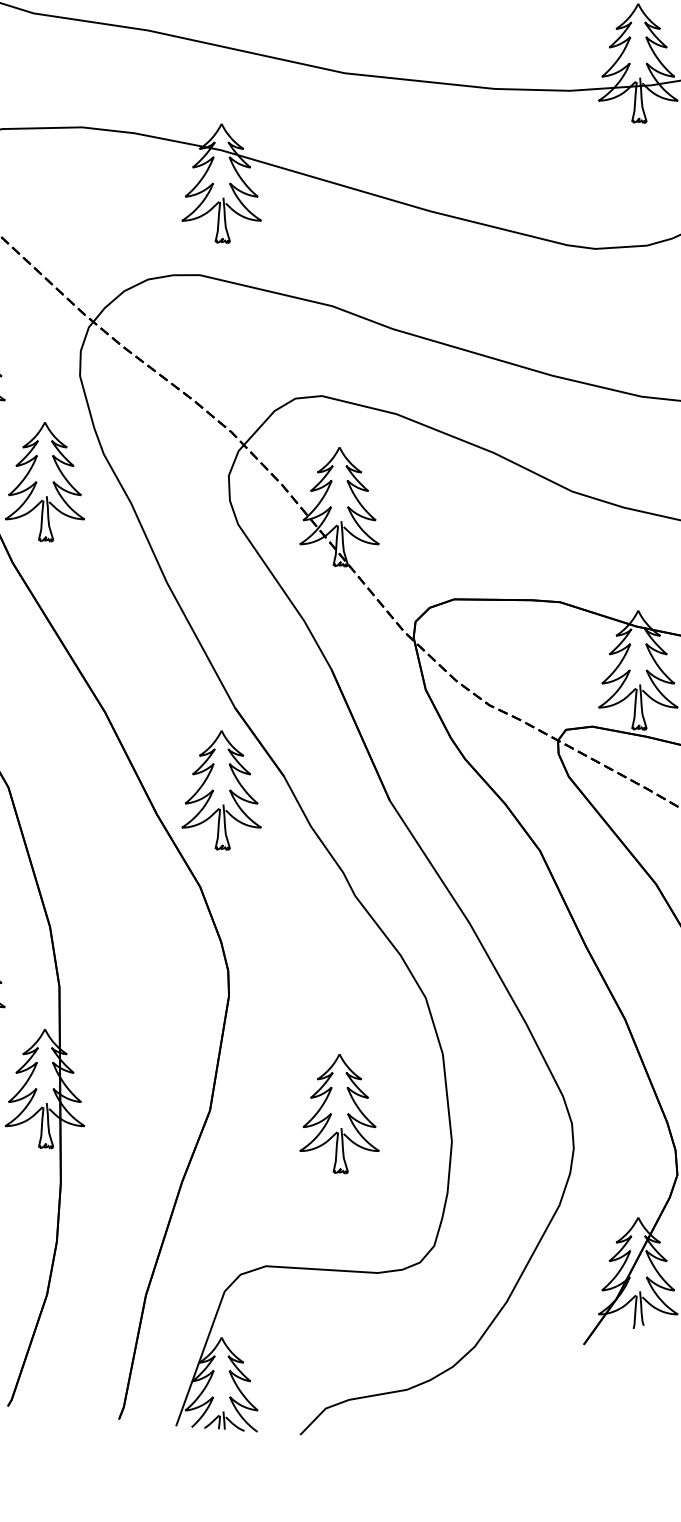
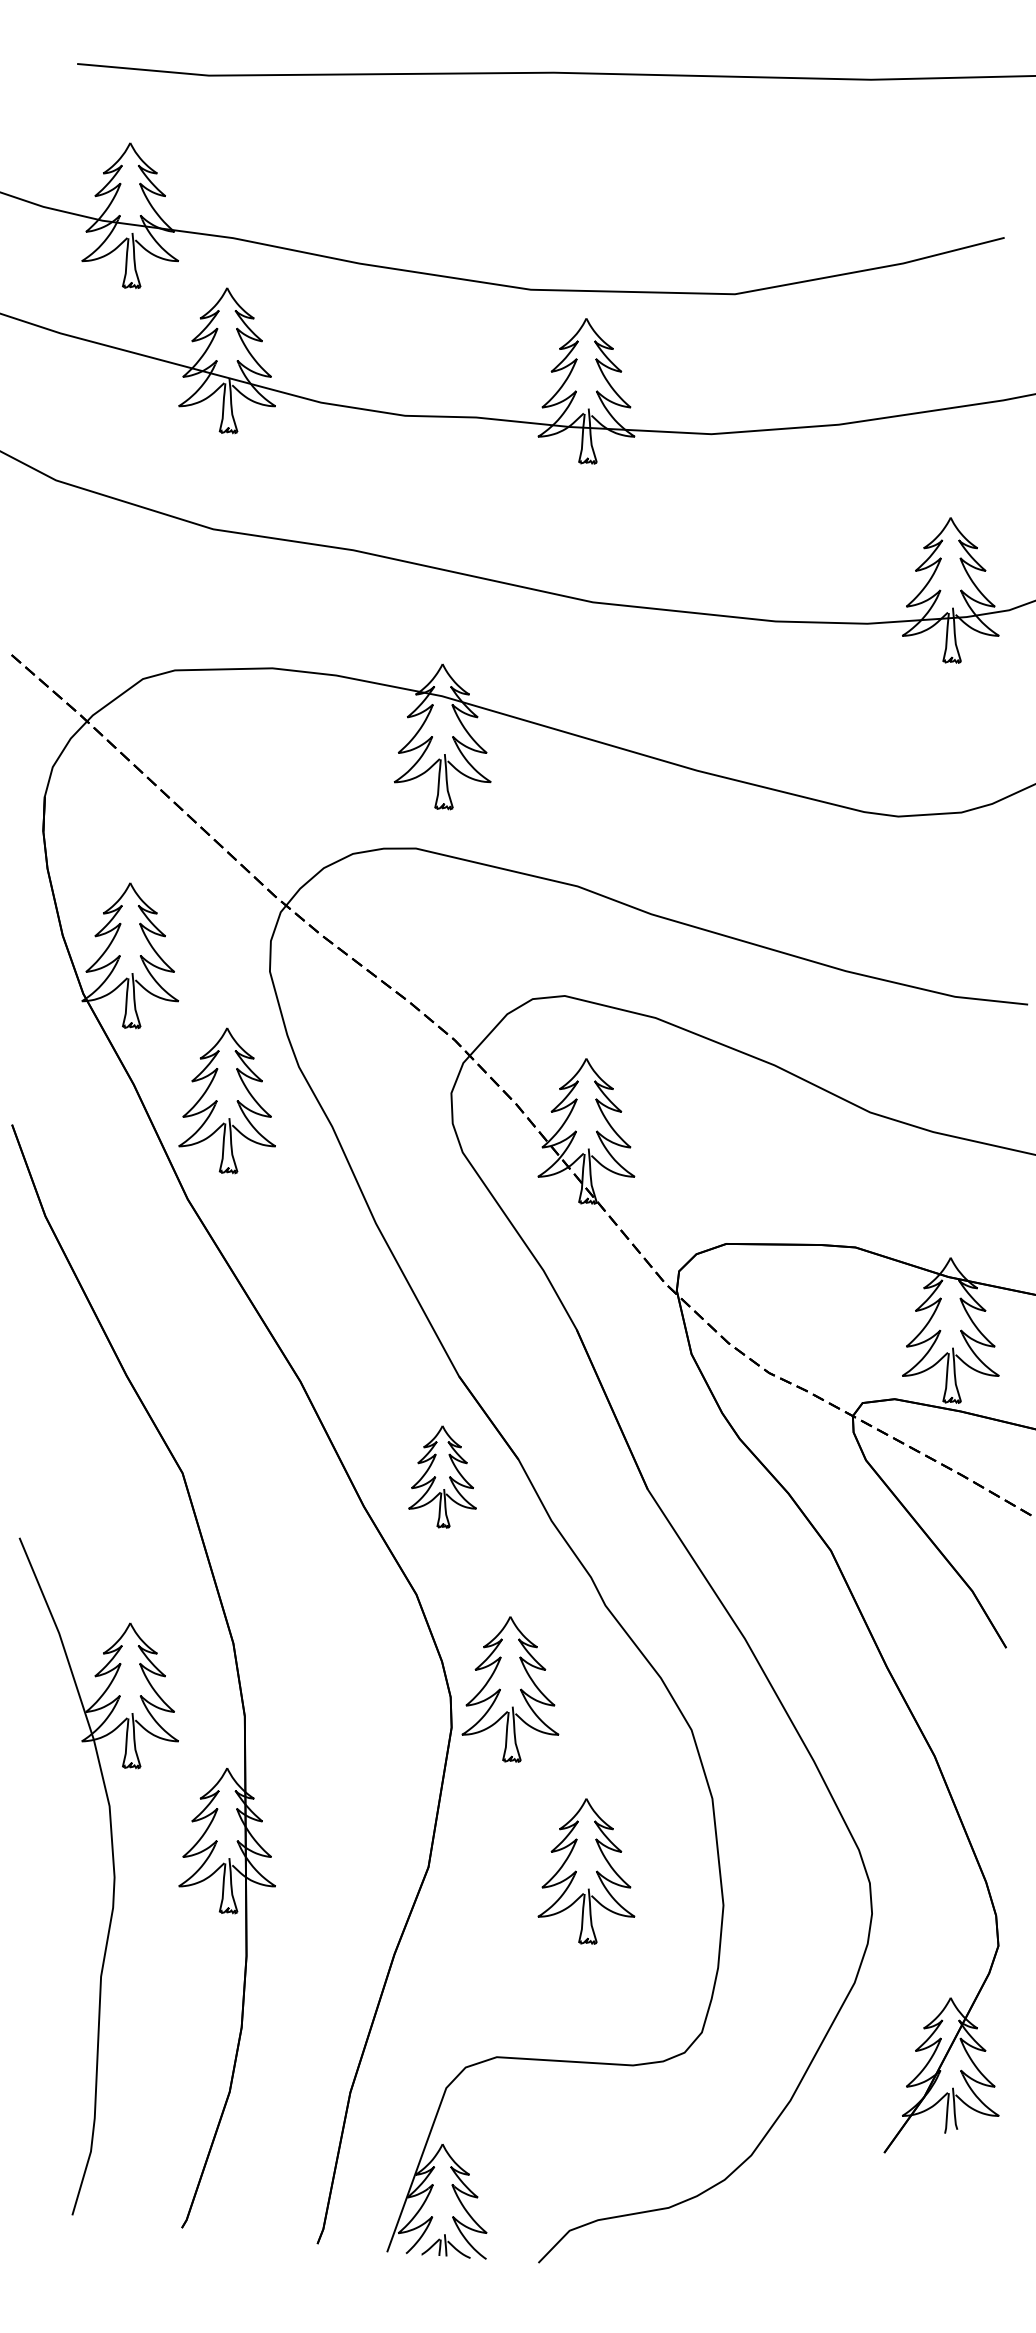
part: (221, 790) -> (442, 1476), size x0.7
part: (277, 964) -> (510, 1689), added

